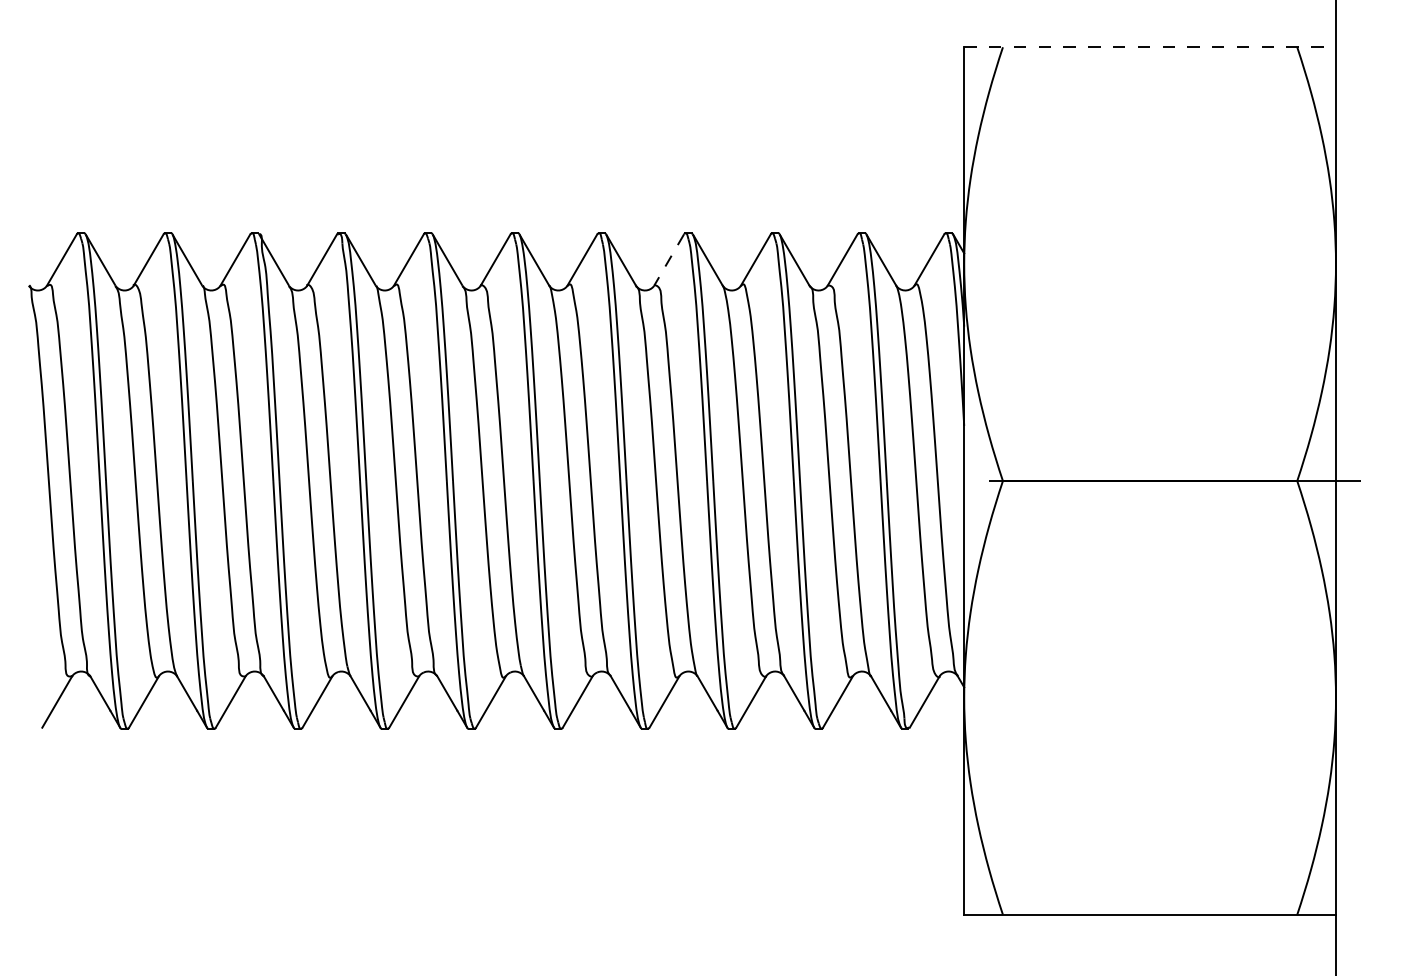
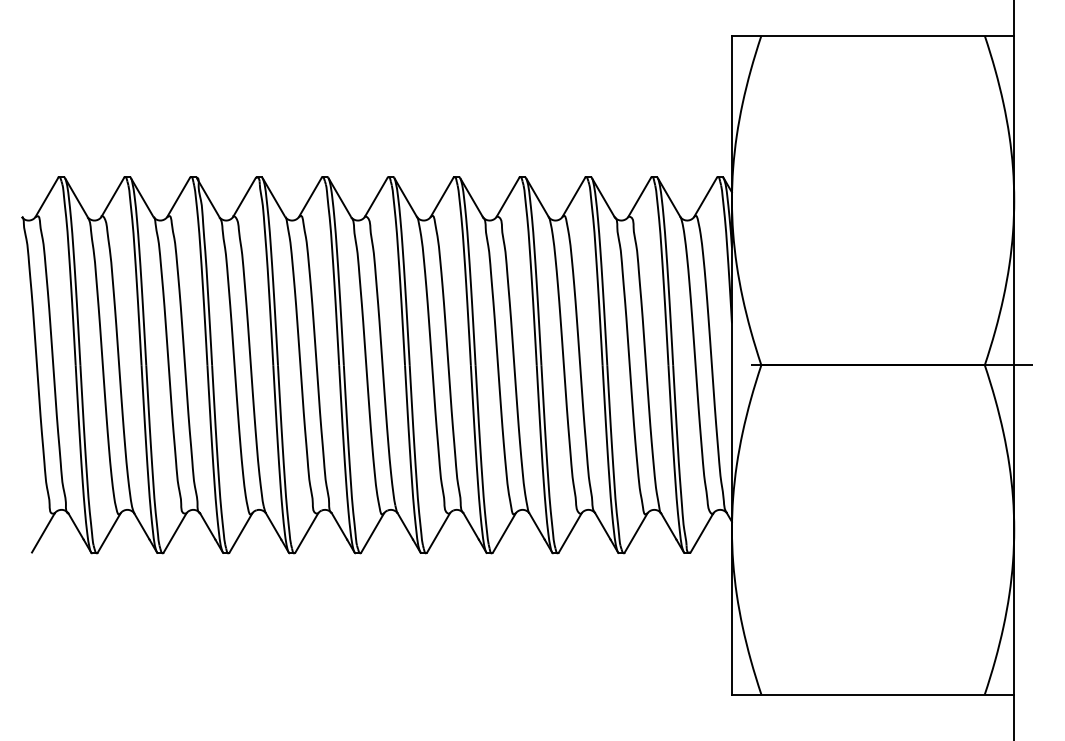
line: (1150, 46) -> (873, 35), dashed -> solid
line: (668, 260) -> (507, 197), dashed -> solid

